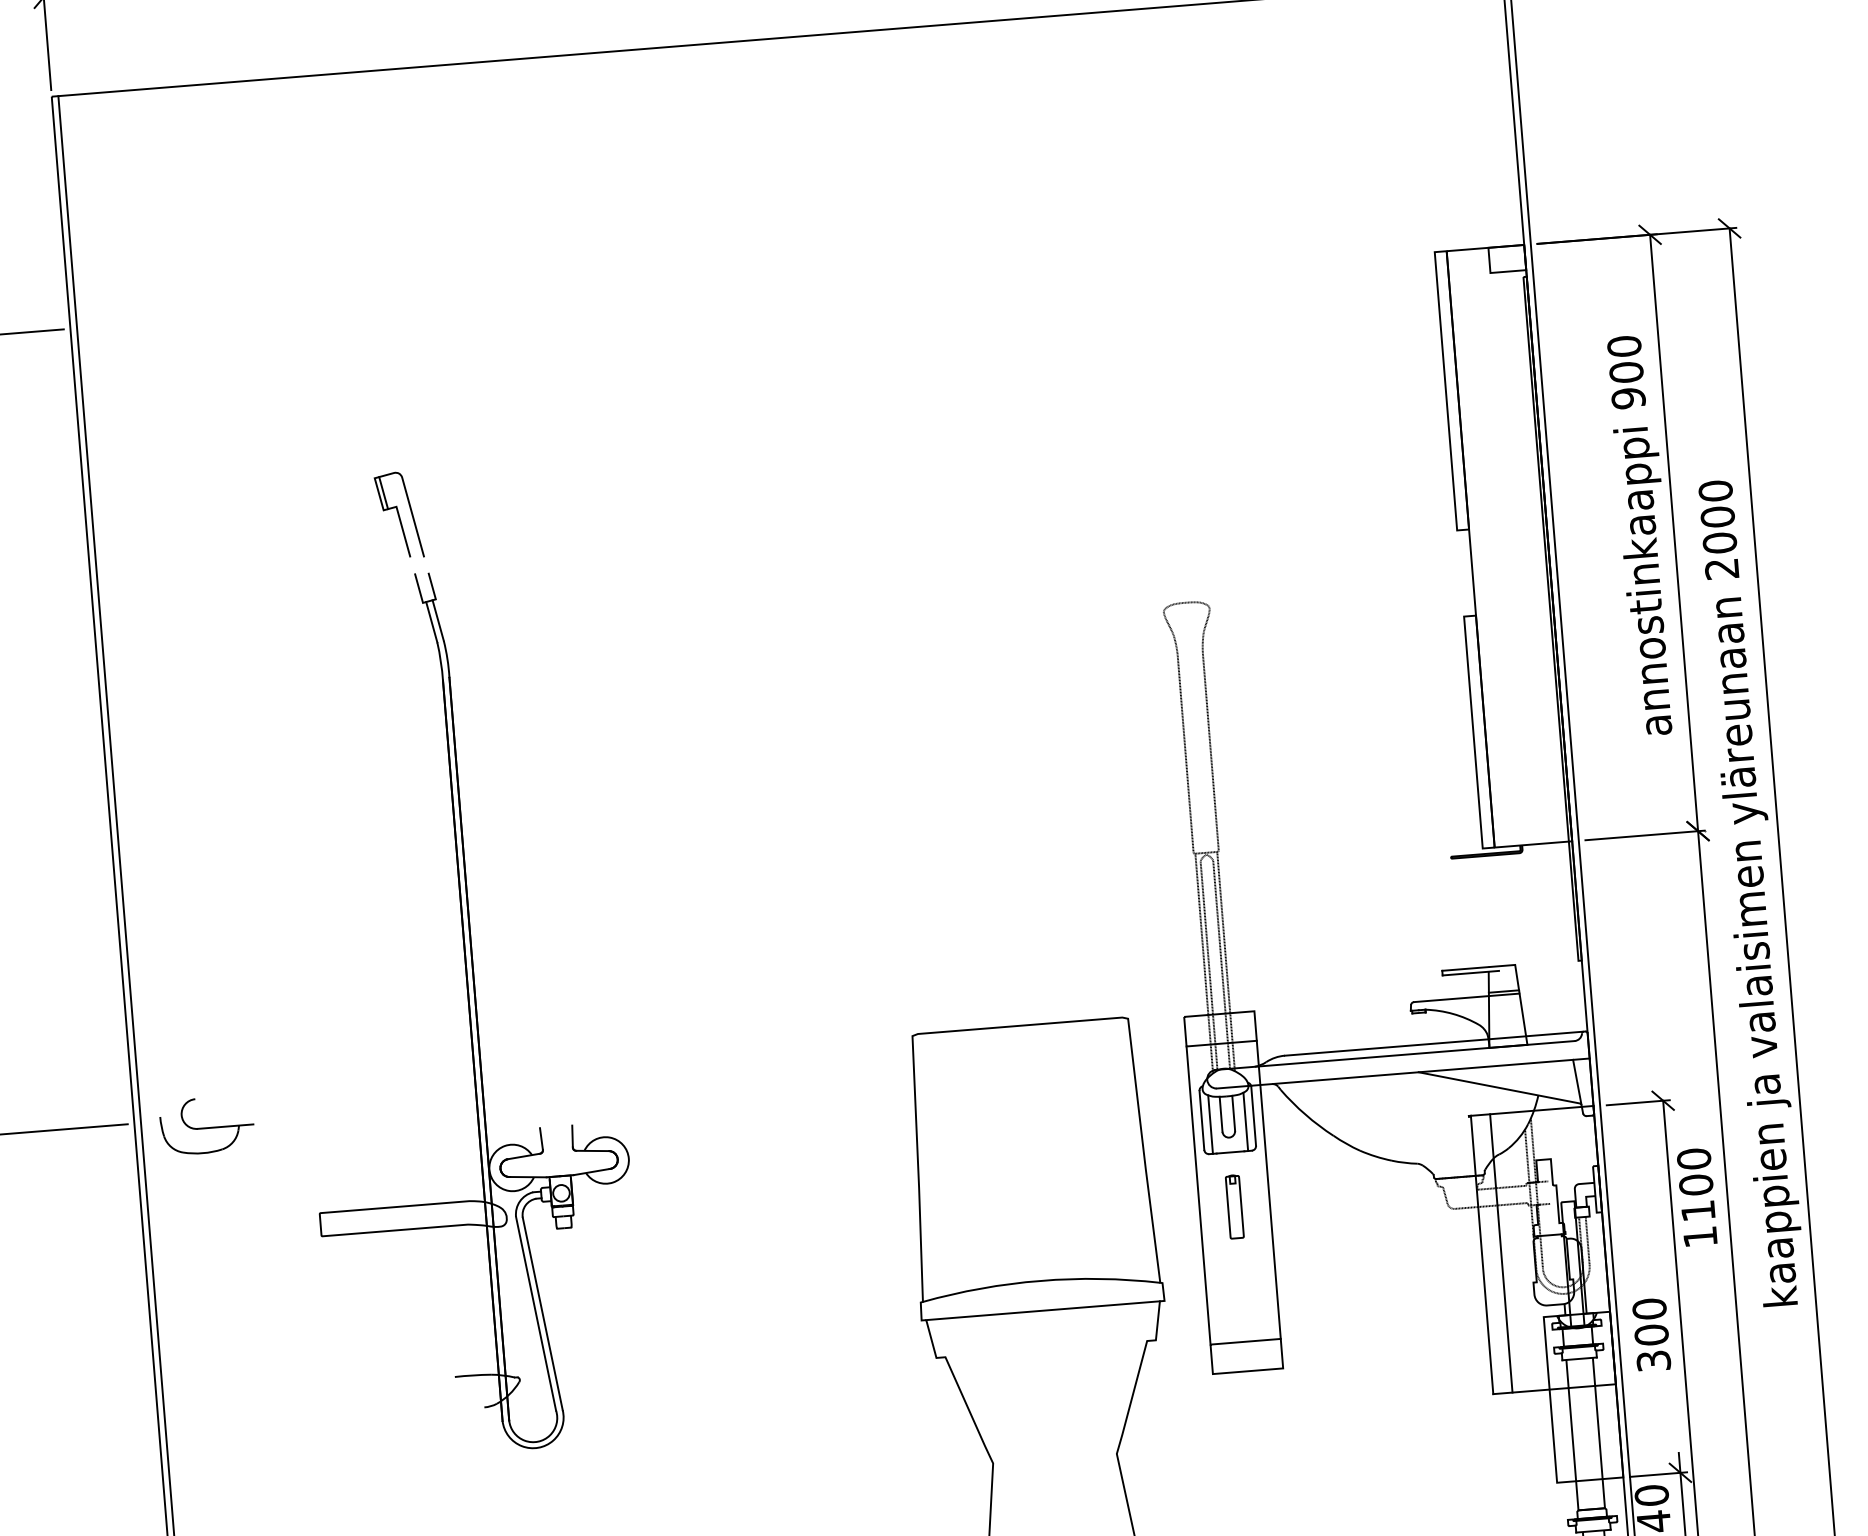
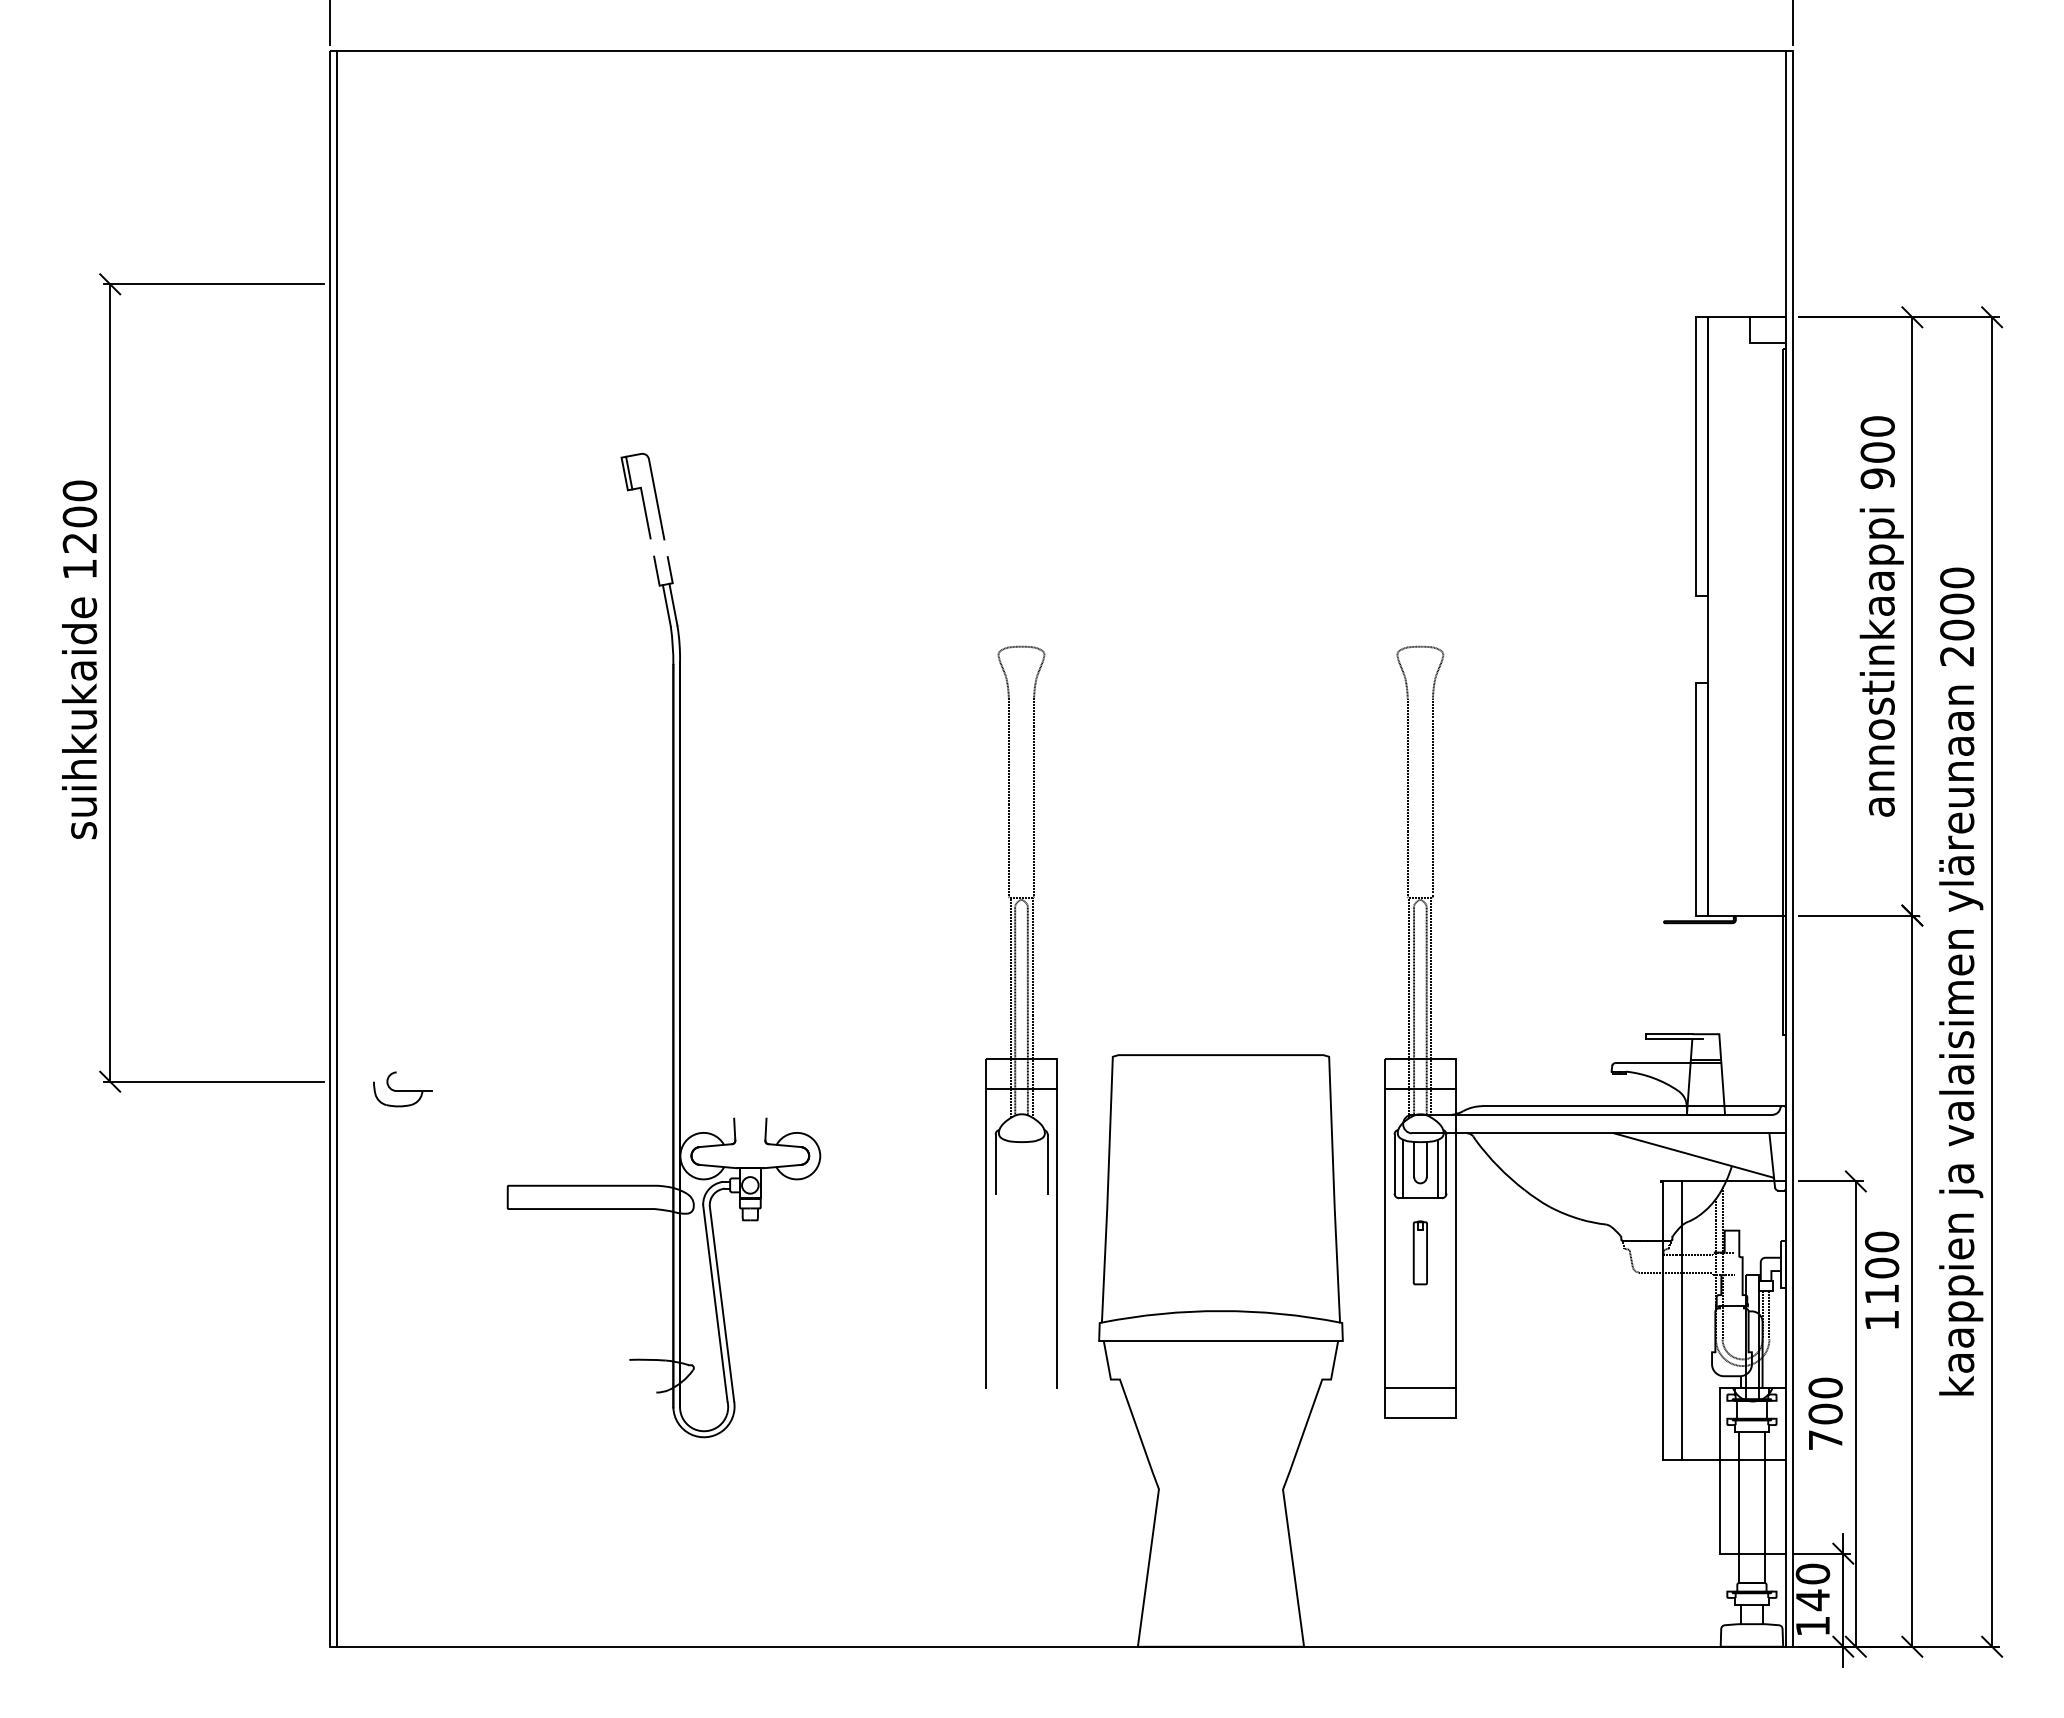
part: (818, 1003) -> (1021, 1016), added
part: (207, 1125) -> (402, 1089), size x0.62
text: (1653, 1361) -> (1825, 1440), 300 -> 700

